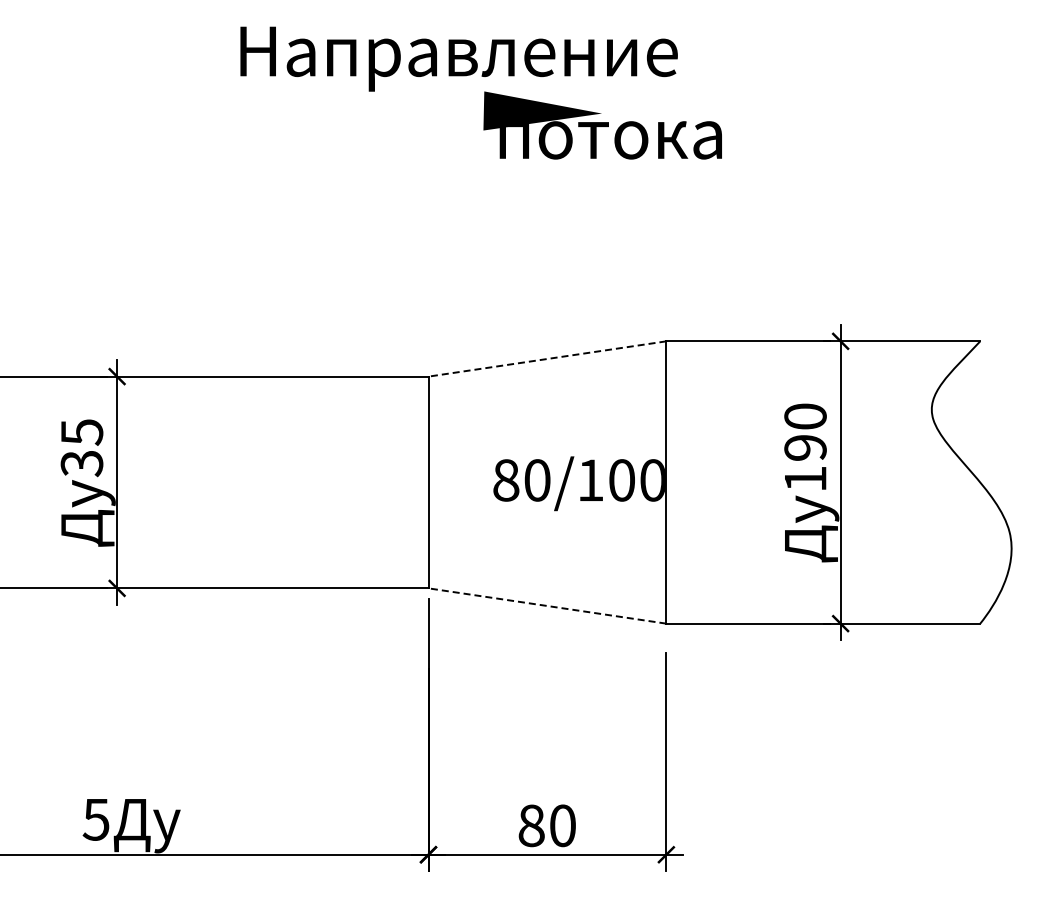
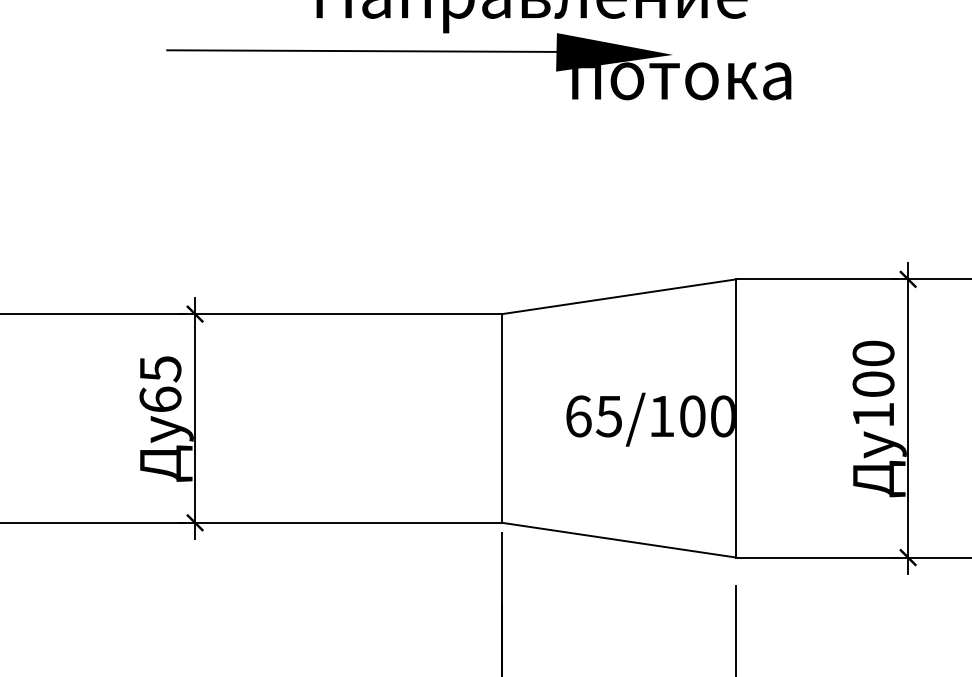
line: (285, 109) -> (361, 50), added
line: (546, 359) -> (618, 297), dashed -> solid
text: (805, 447) -> (873, 383), 190 -> 100
text: (81, 463) -> (160, 399), 35 -> 65
text: (521, 480) -> (593, 416), 80/100 -> 65/100
line: (546, 605) -> (618, 539), dashed -> solid

